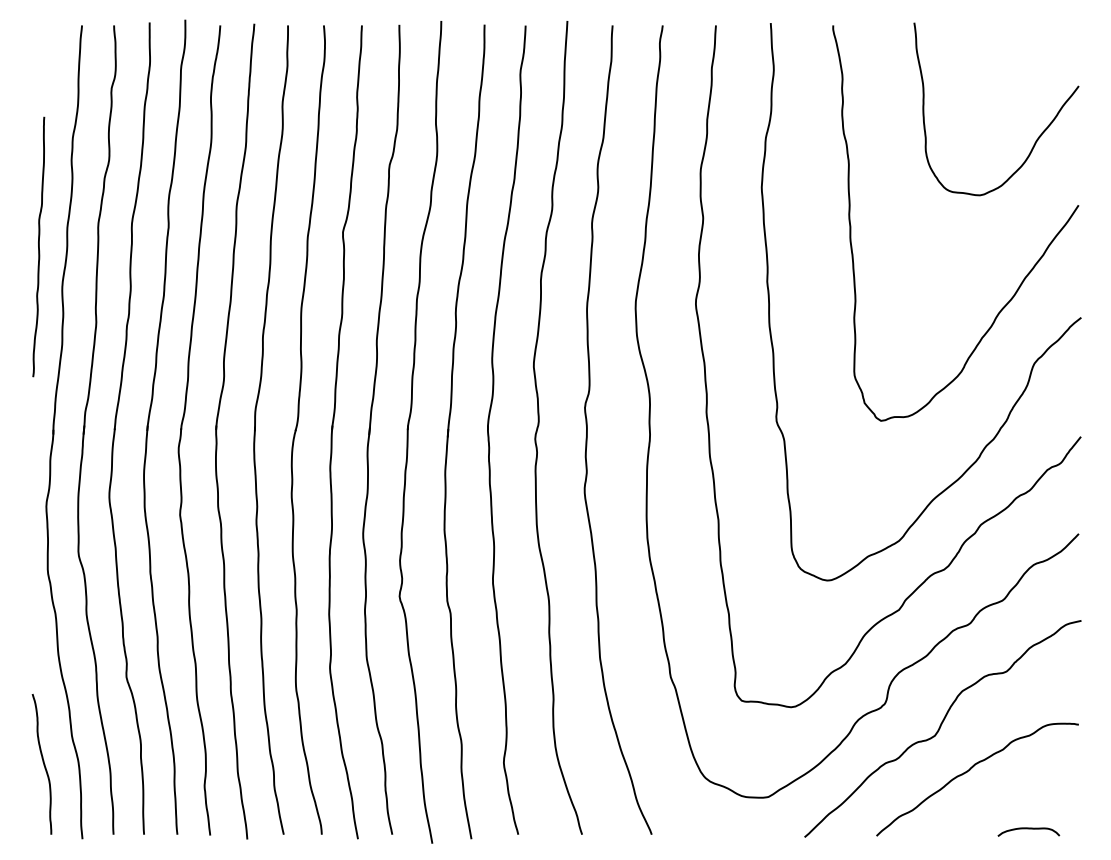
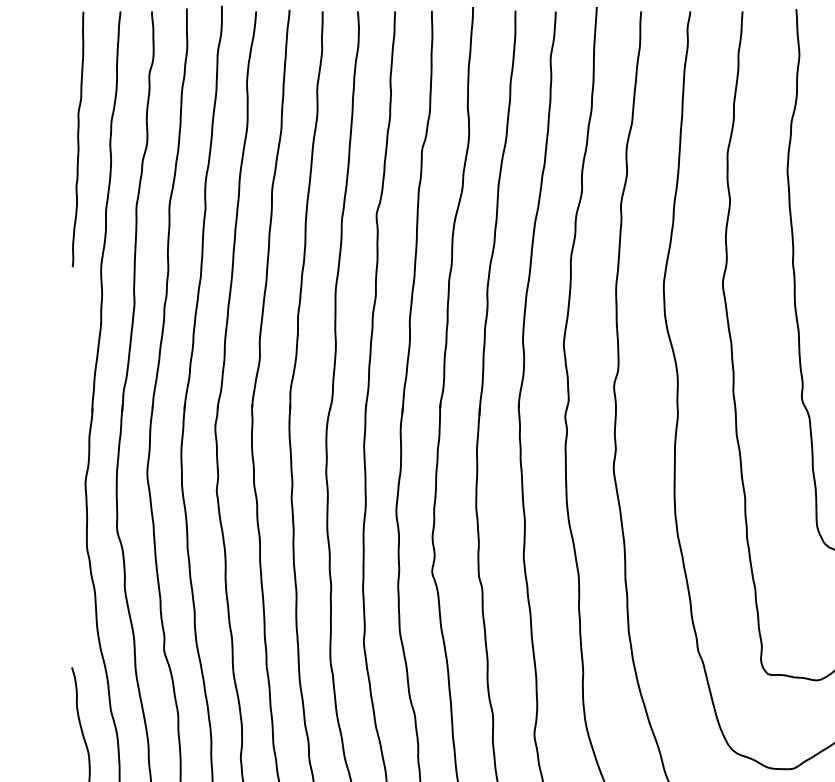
curve: (38, 246) -> (77, 139), moved

